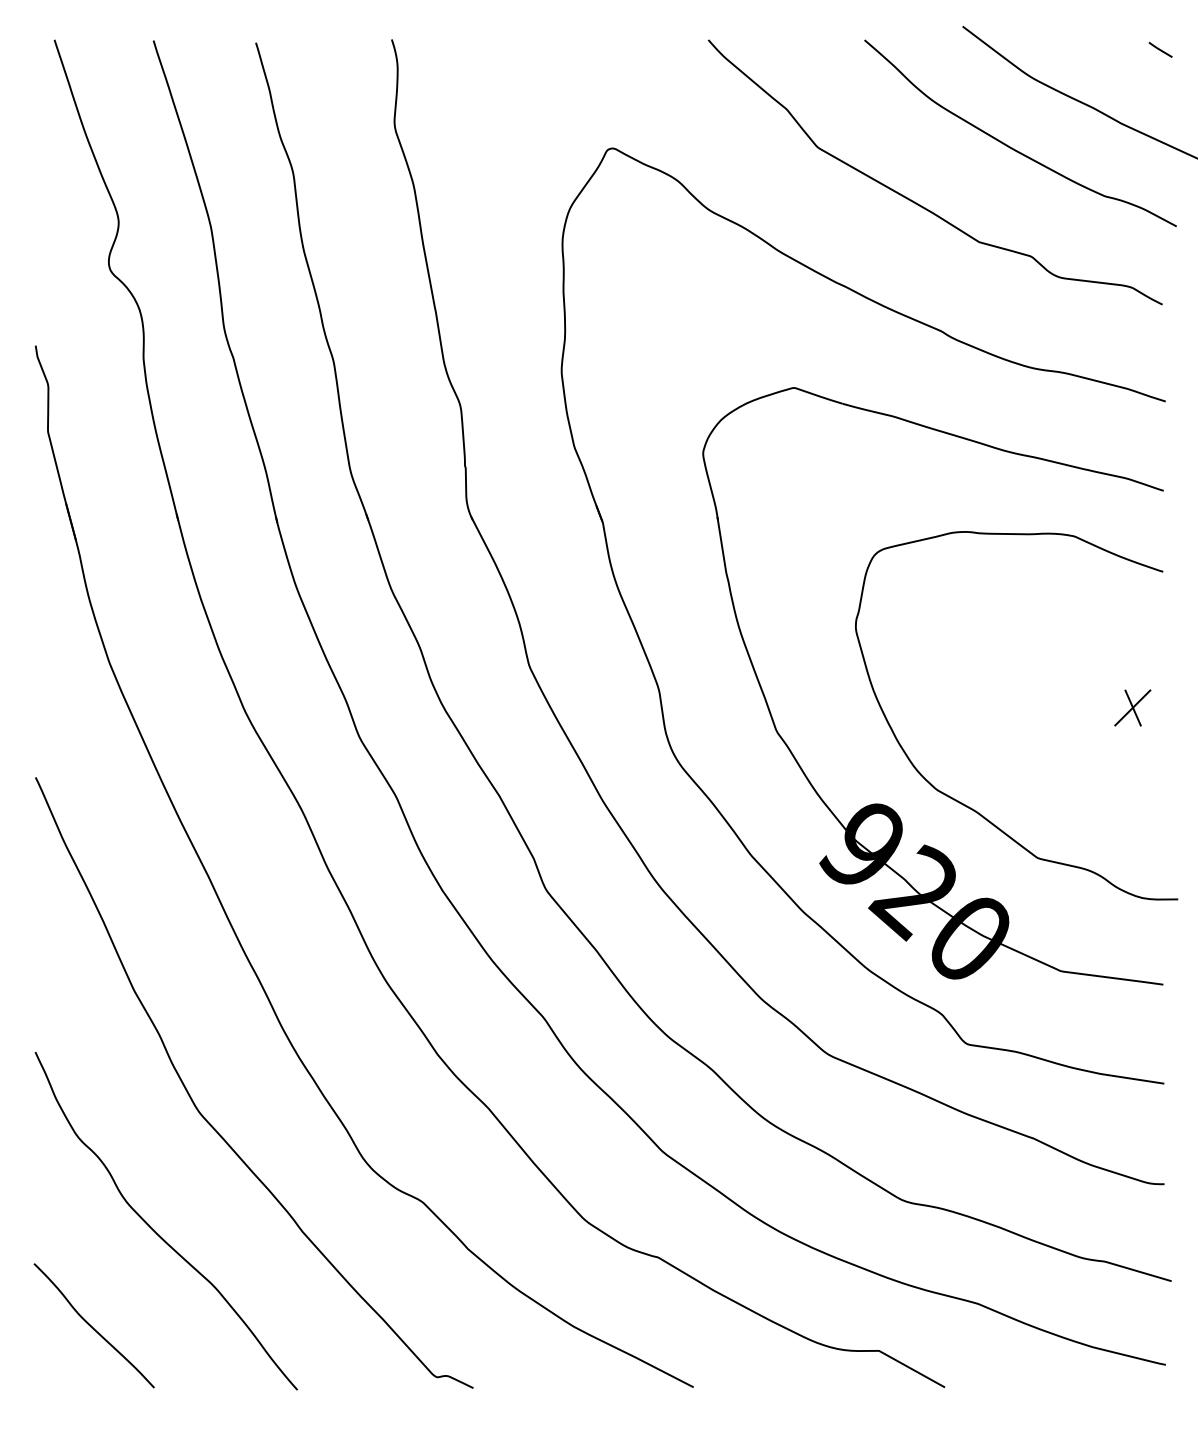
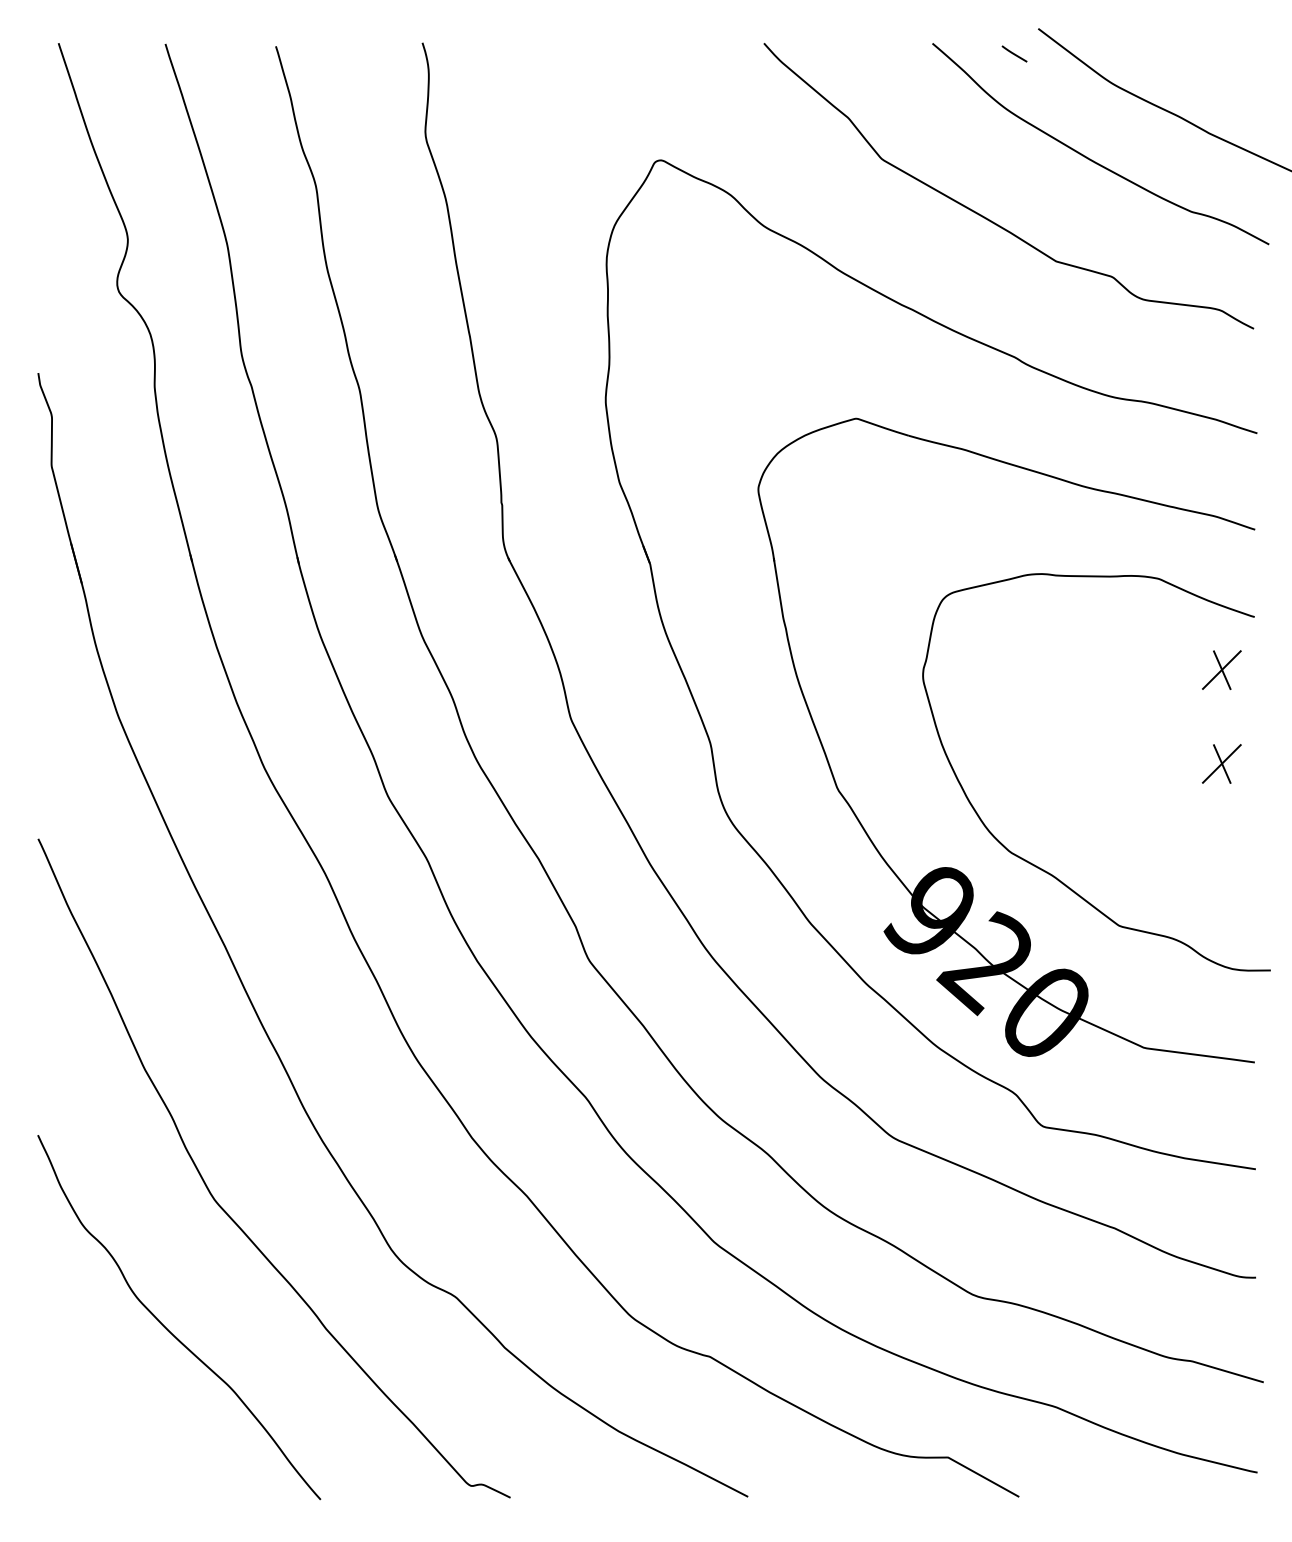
line: (1160, 49) -> (1014, 53), moved
part: (1132, 620) -> (1221, 669), added
curve: (92, 1326) -> (99, 1431), removed

